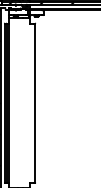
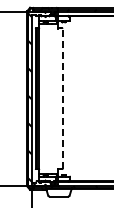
line: (35, 102) -> (62, 98), solid -> dashed

